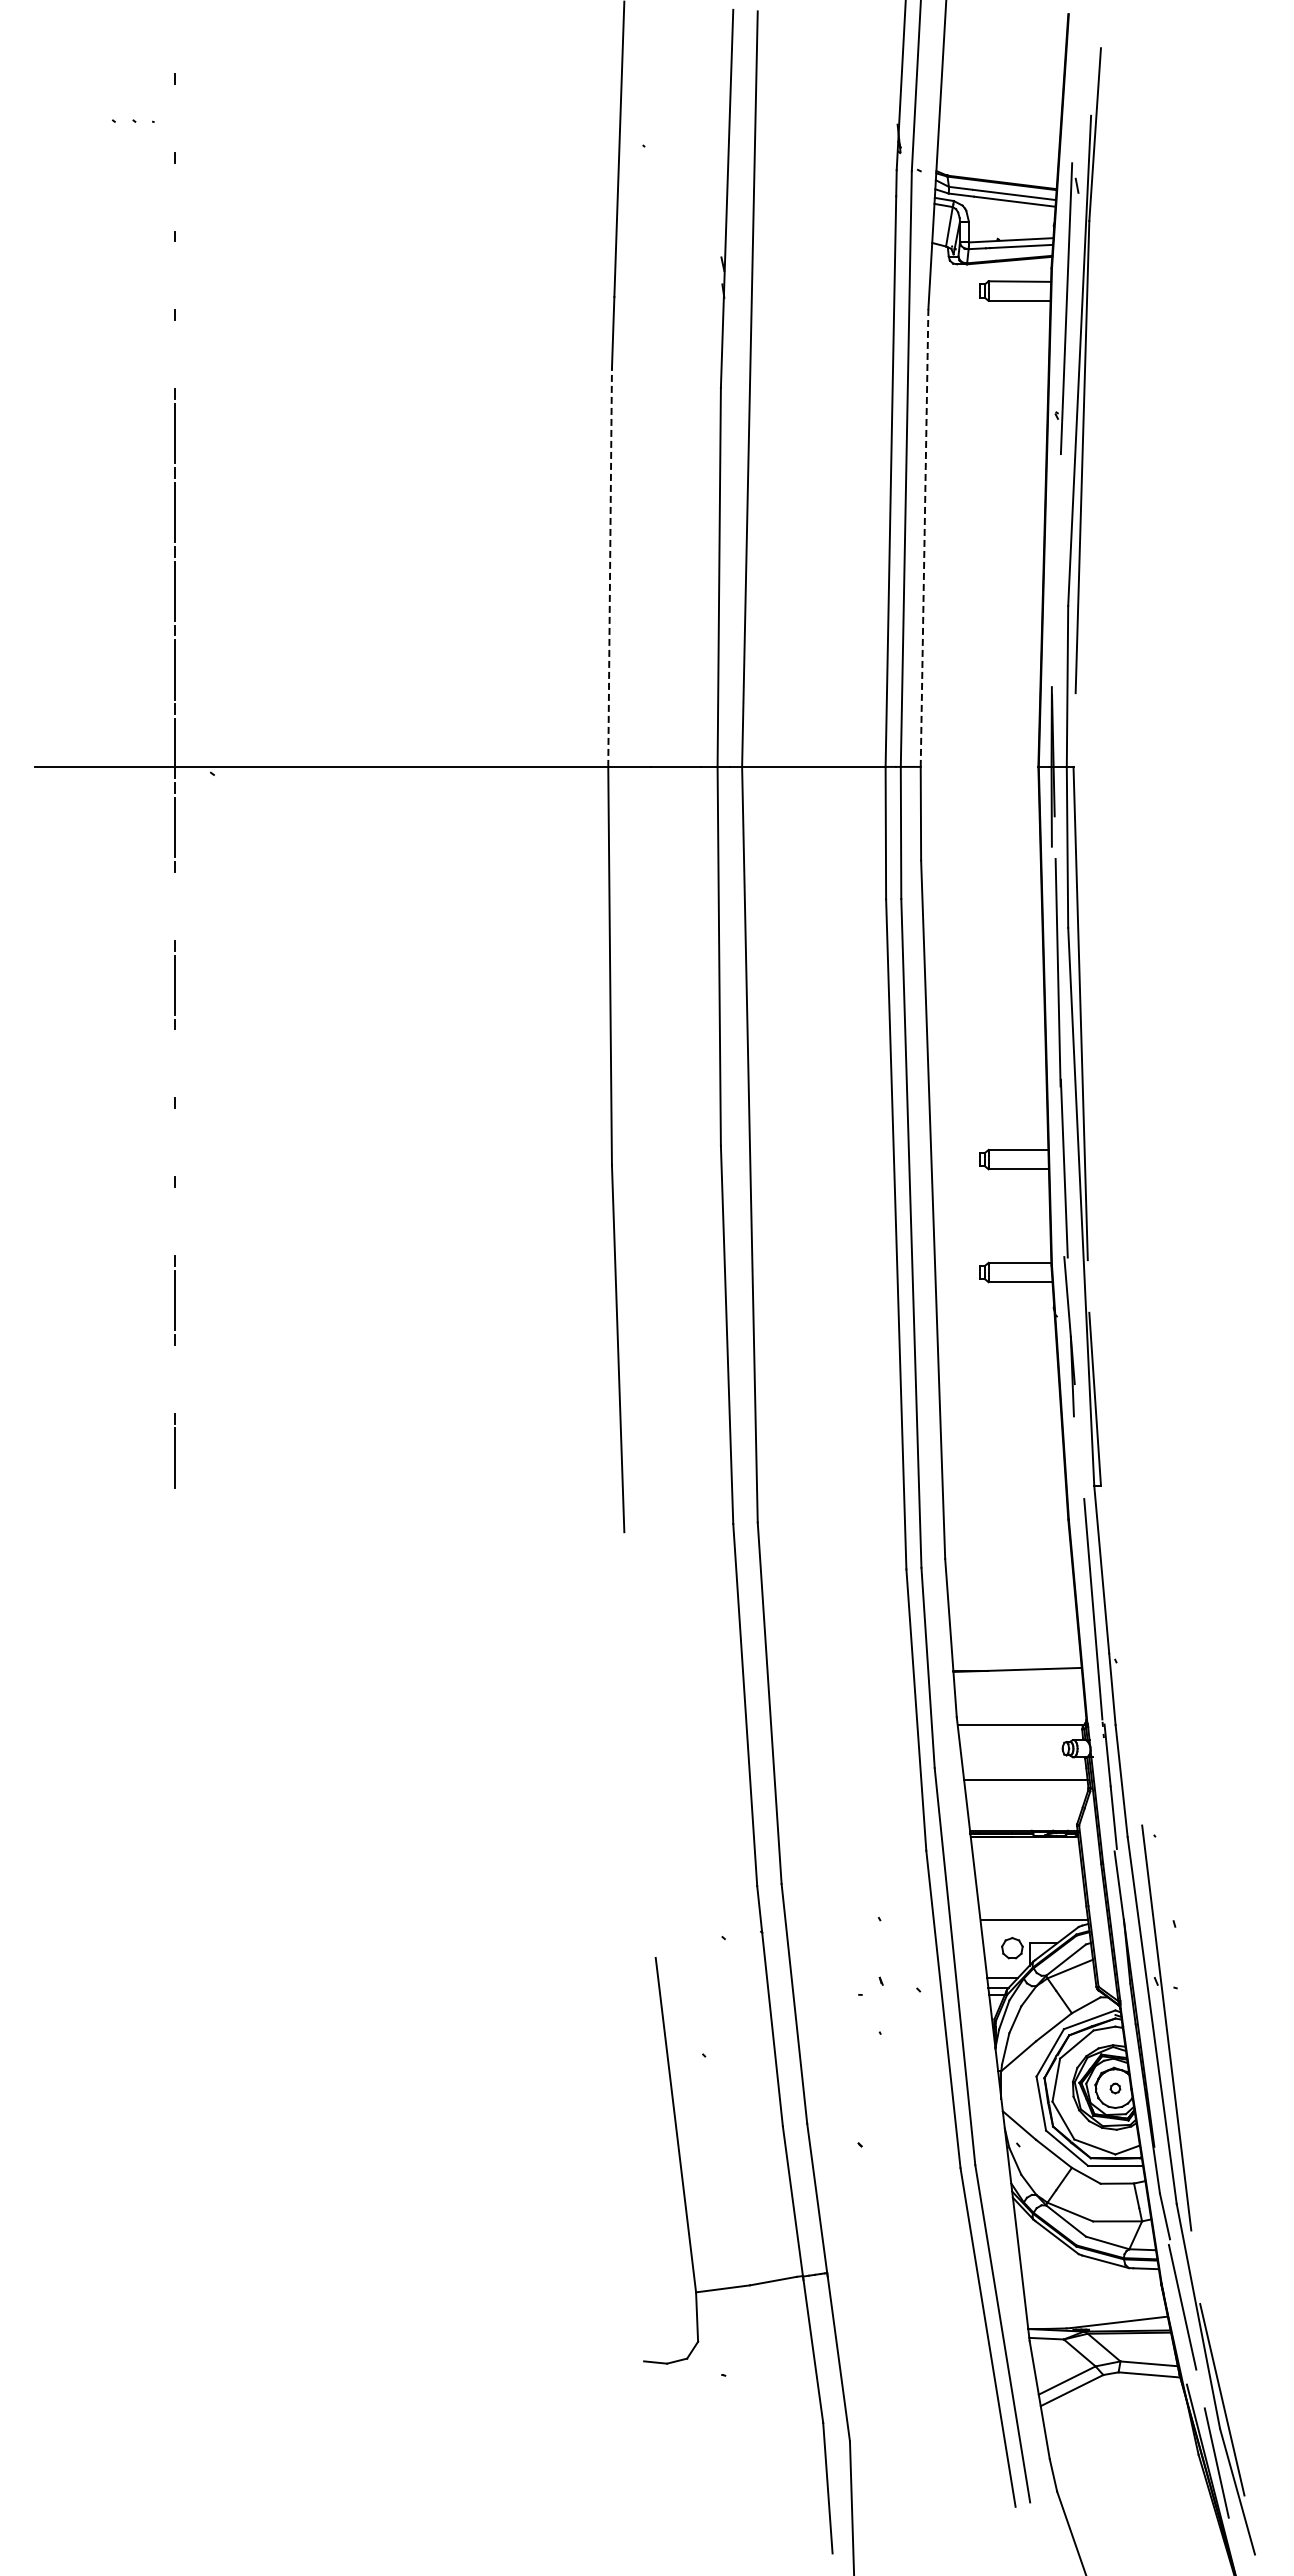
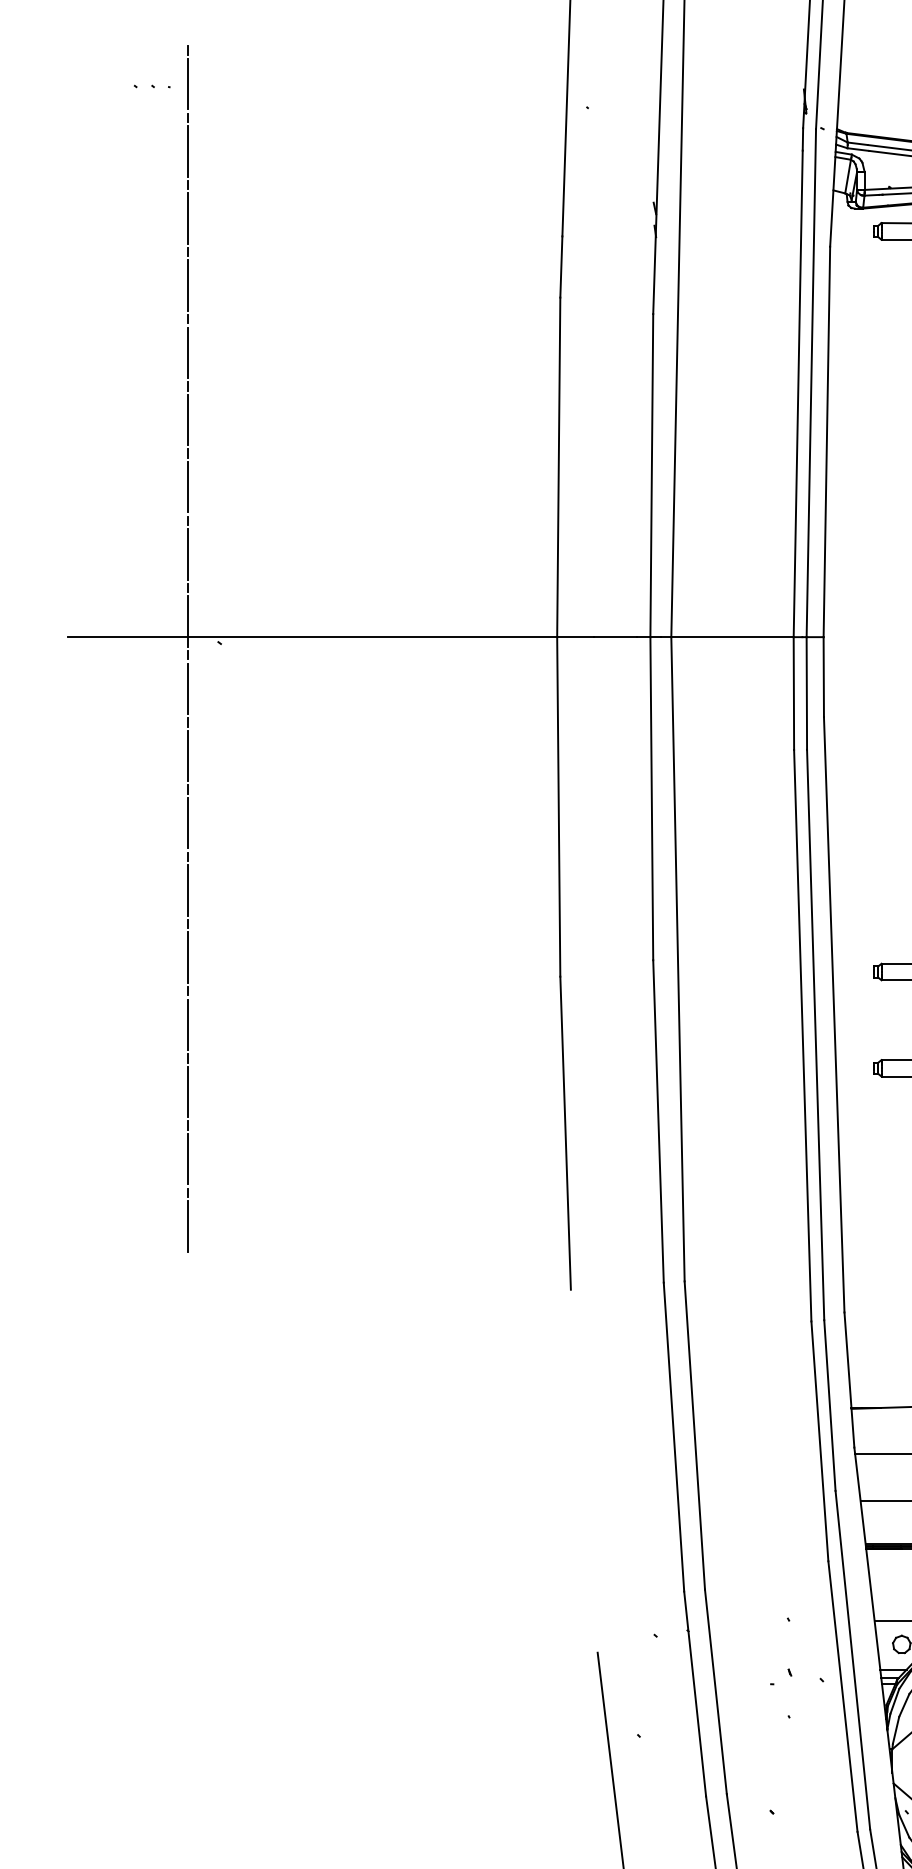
line: (175, 117) -> (188, 83), added
line: (175, 196) -> (188, 150), added
line: (175, 275) -> (188, 218), added
line: (175, 354) -> (188, 285), added
line: (924, 538) -> (826, 442), dashed -> solid
line: (610, 567) -> (559, 467), dashed -> solid
line: (175, 905) -> (188, 755), added
line: (175, 1063) -> (188, 890), added
line: (175, 1142) -> (188, 957), added
line: (175, 1221) -> (188, 1024), added
line: (175, 1378) -> (188, 1158), added

